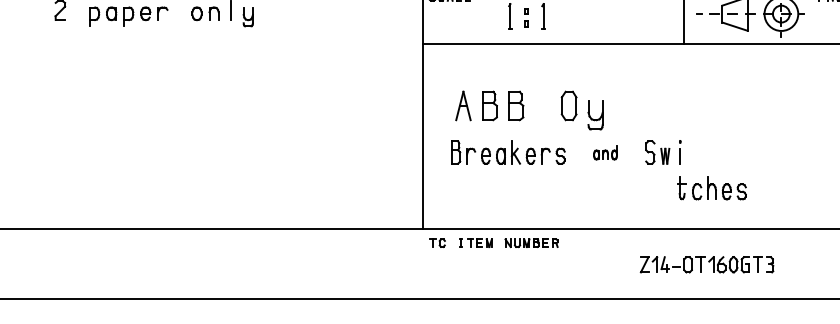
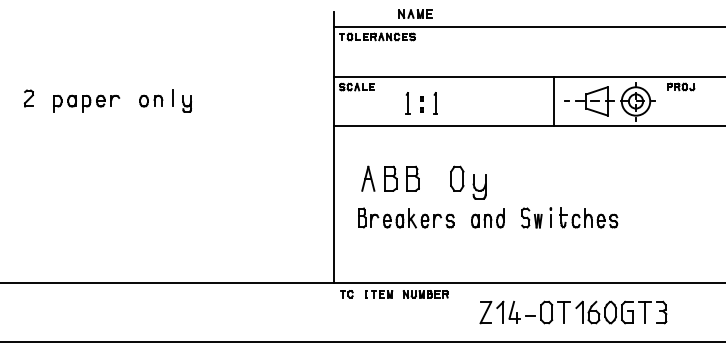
part: (604, 153) -> (487, 218), size x1.67
part: (711, 187) -> (588, 217), moved
part: (707, 264) -> (573, 312), size x1.67

